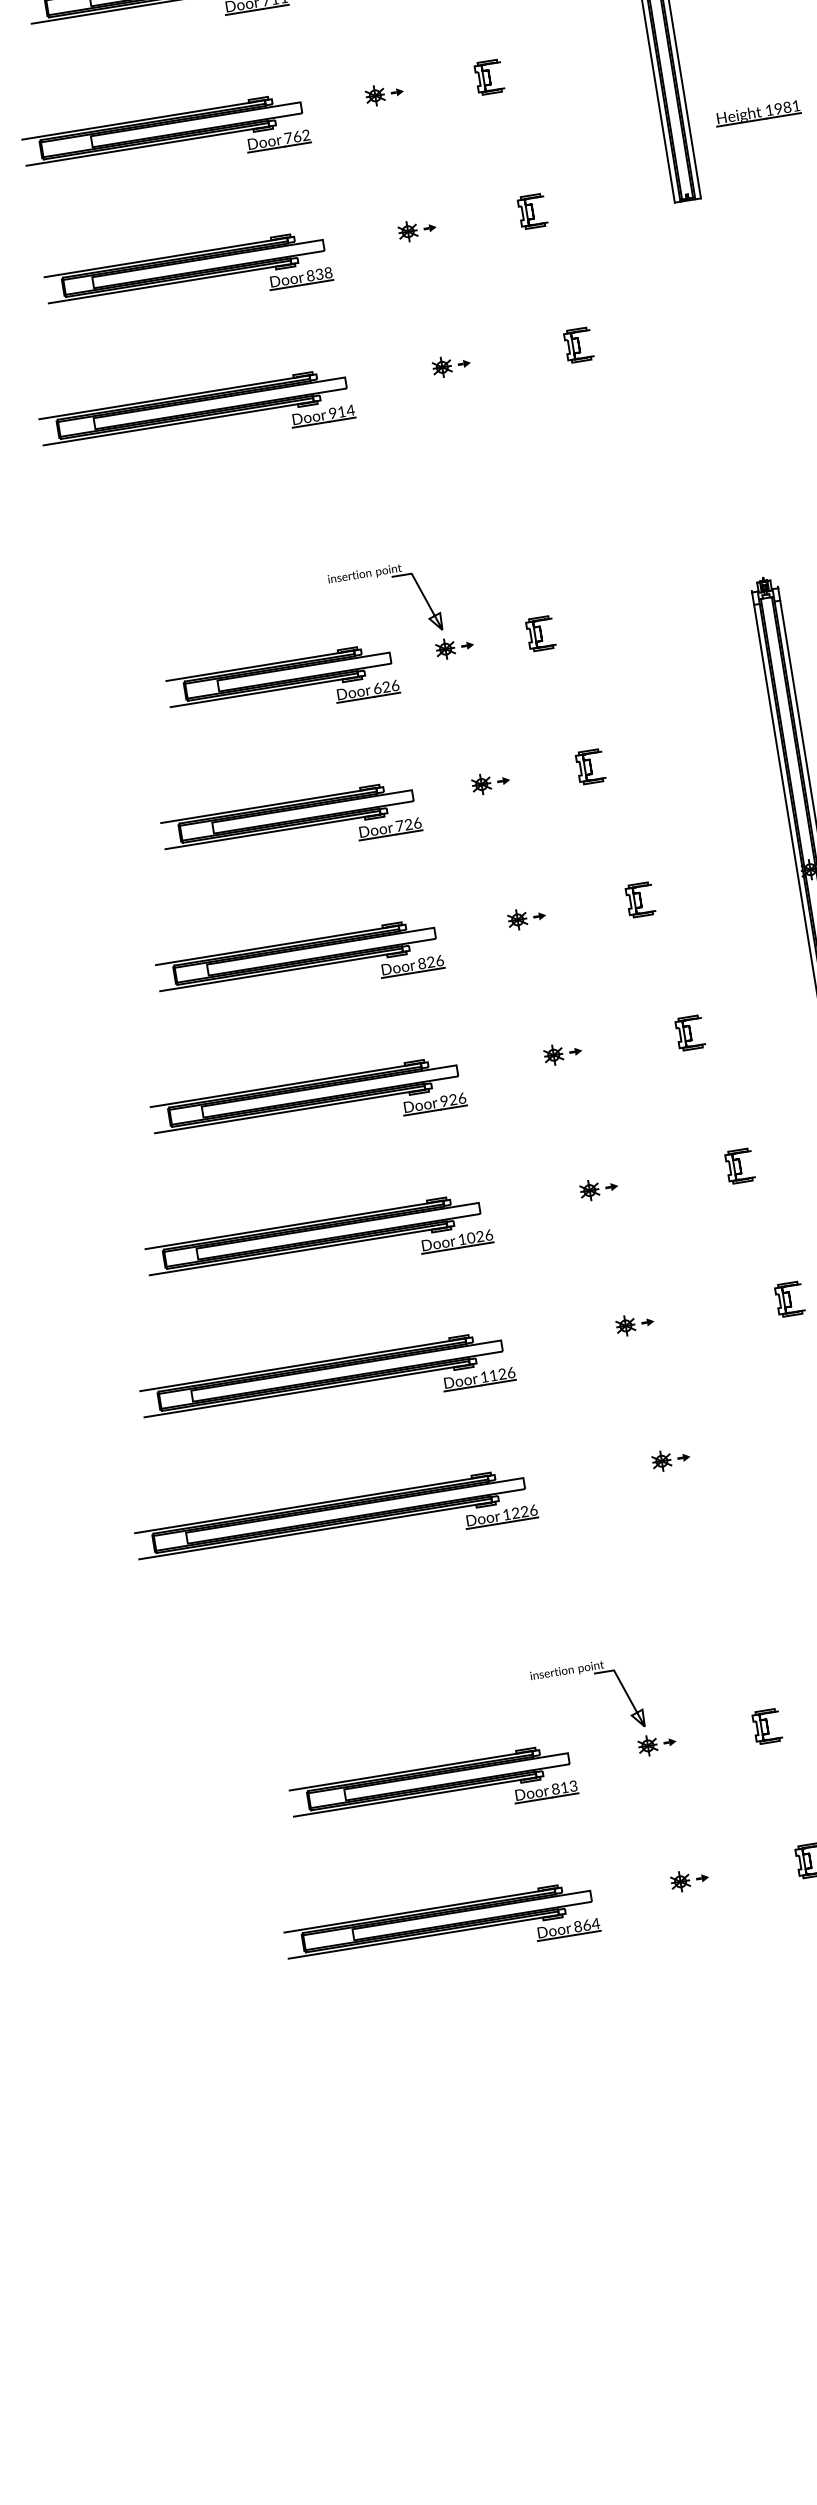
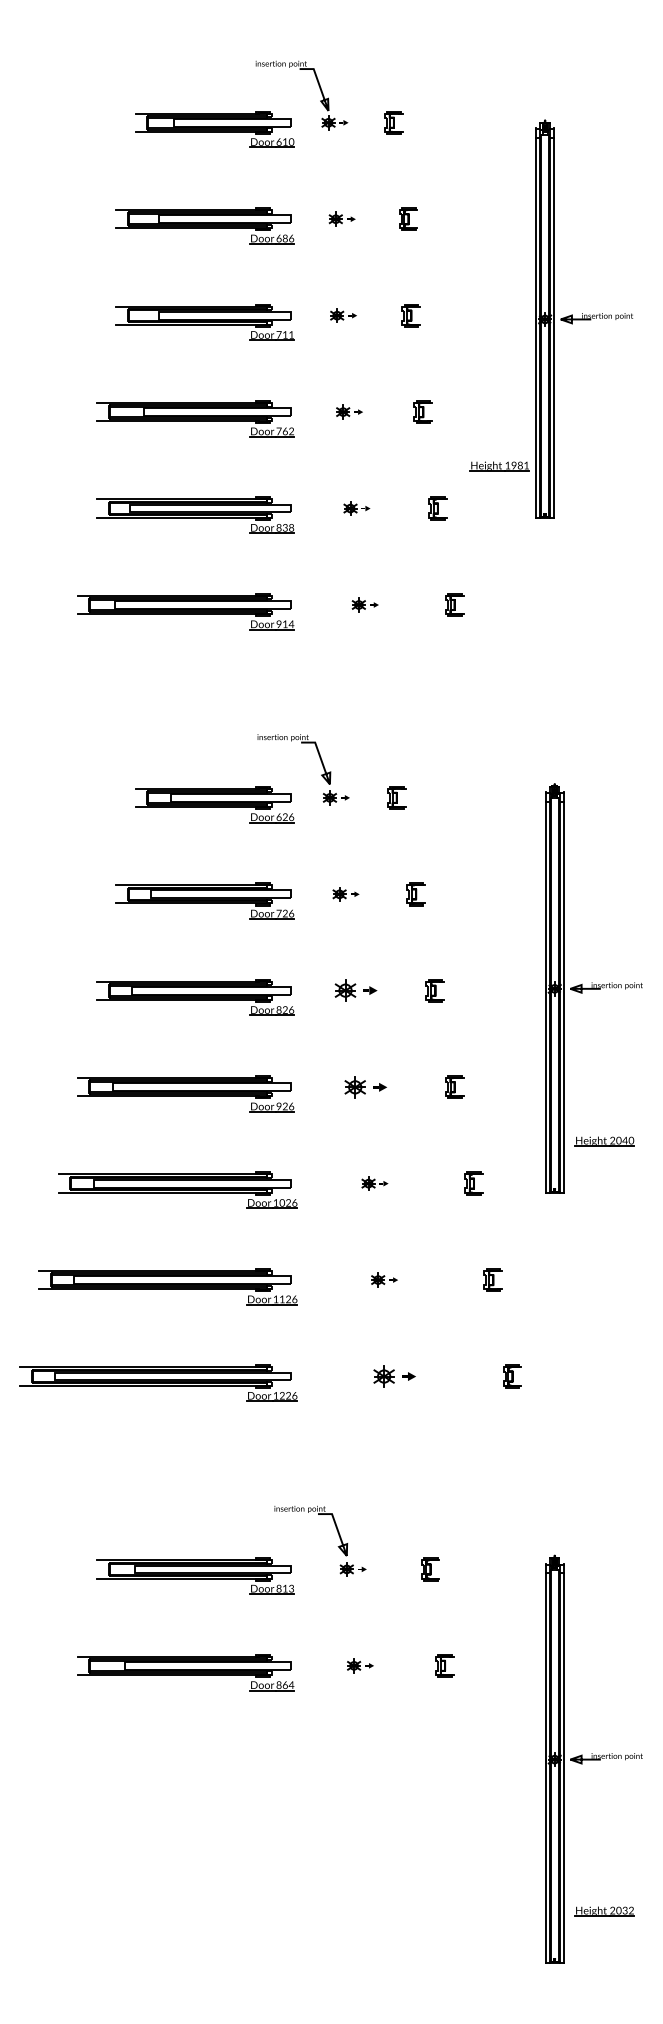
part: (757, 113) -> (499, 466), moved
part: (526, 918) -> (355, 990), size x1.6
part: (561, 1052) -> (364, 1086), size x1.6
part: (669, 1459) -> (393, 1376), size x1.6

